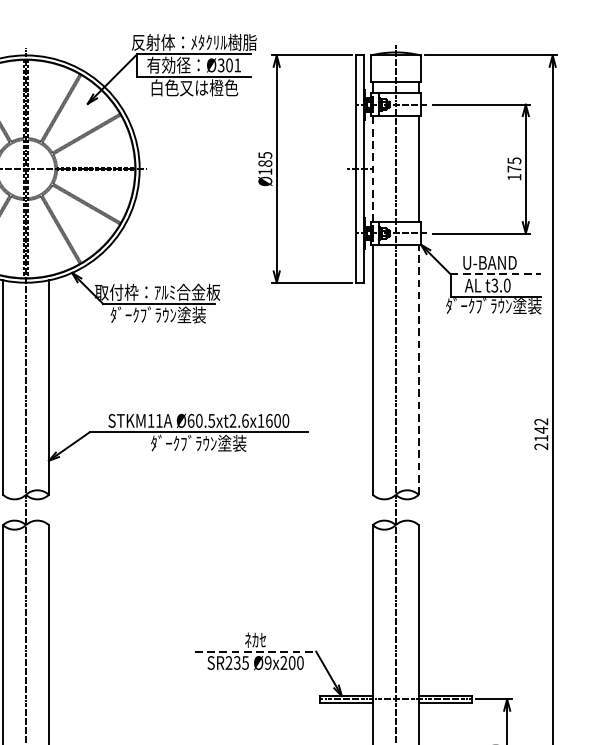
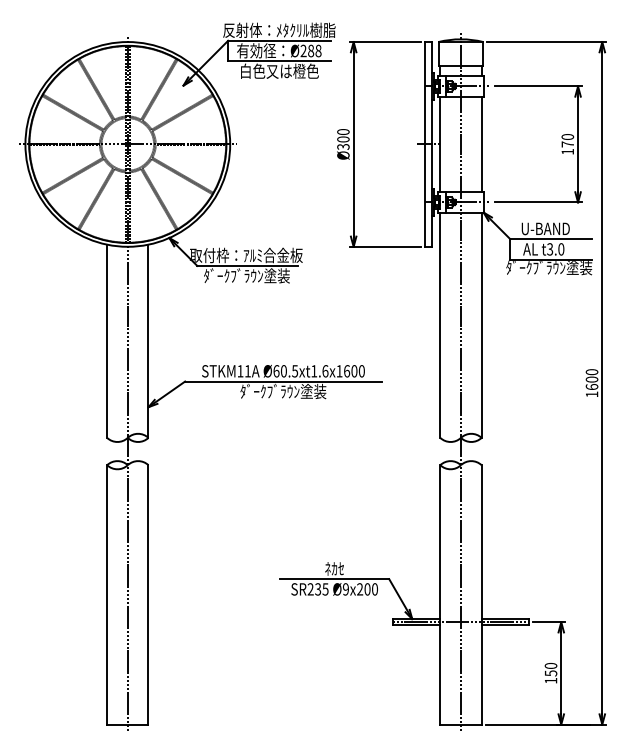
text: (228, 64) -> (310, 50), Ø301 -> Ø288
text: (514, 161) -> (567, 137), 175 -> 170
text: (265, 163) -> (343, 139), Ø185 -> Ø300
line: (373, 169) -> (440, 144), dashed -> solid
line: (495, 274) -> (550, 239), dashed -> solid
line: (418, 370) -> (481, 325), dashed -> solid
text: (233, 421) -> (314, 371), Ø60.5xt2.6x1600 -> Ø60.5xt1.6x1600
text: (540, 434) -> (591, 383), 2142 -> 1600
line: (255, 652) -> (334, 579), dashed -> solid

